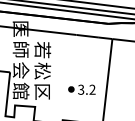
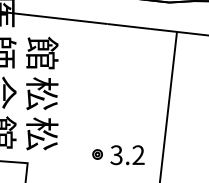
text: (42, 49) -> (41, 52), 若 -> 館
part: (81, 89) -> (117, 154), moved
text: (42, 91) -> (41, 133), 区 -> 松

